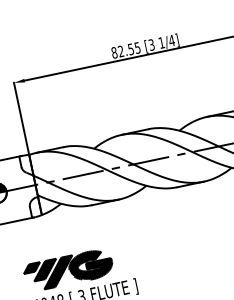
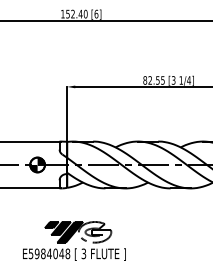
fill: (90, 265) -> (94, 232), removed

